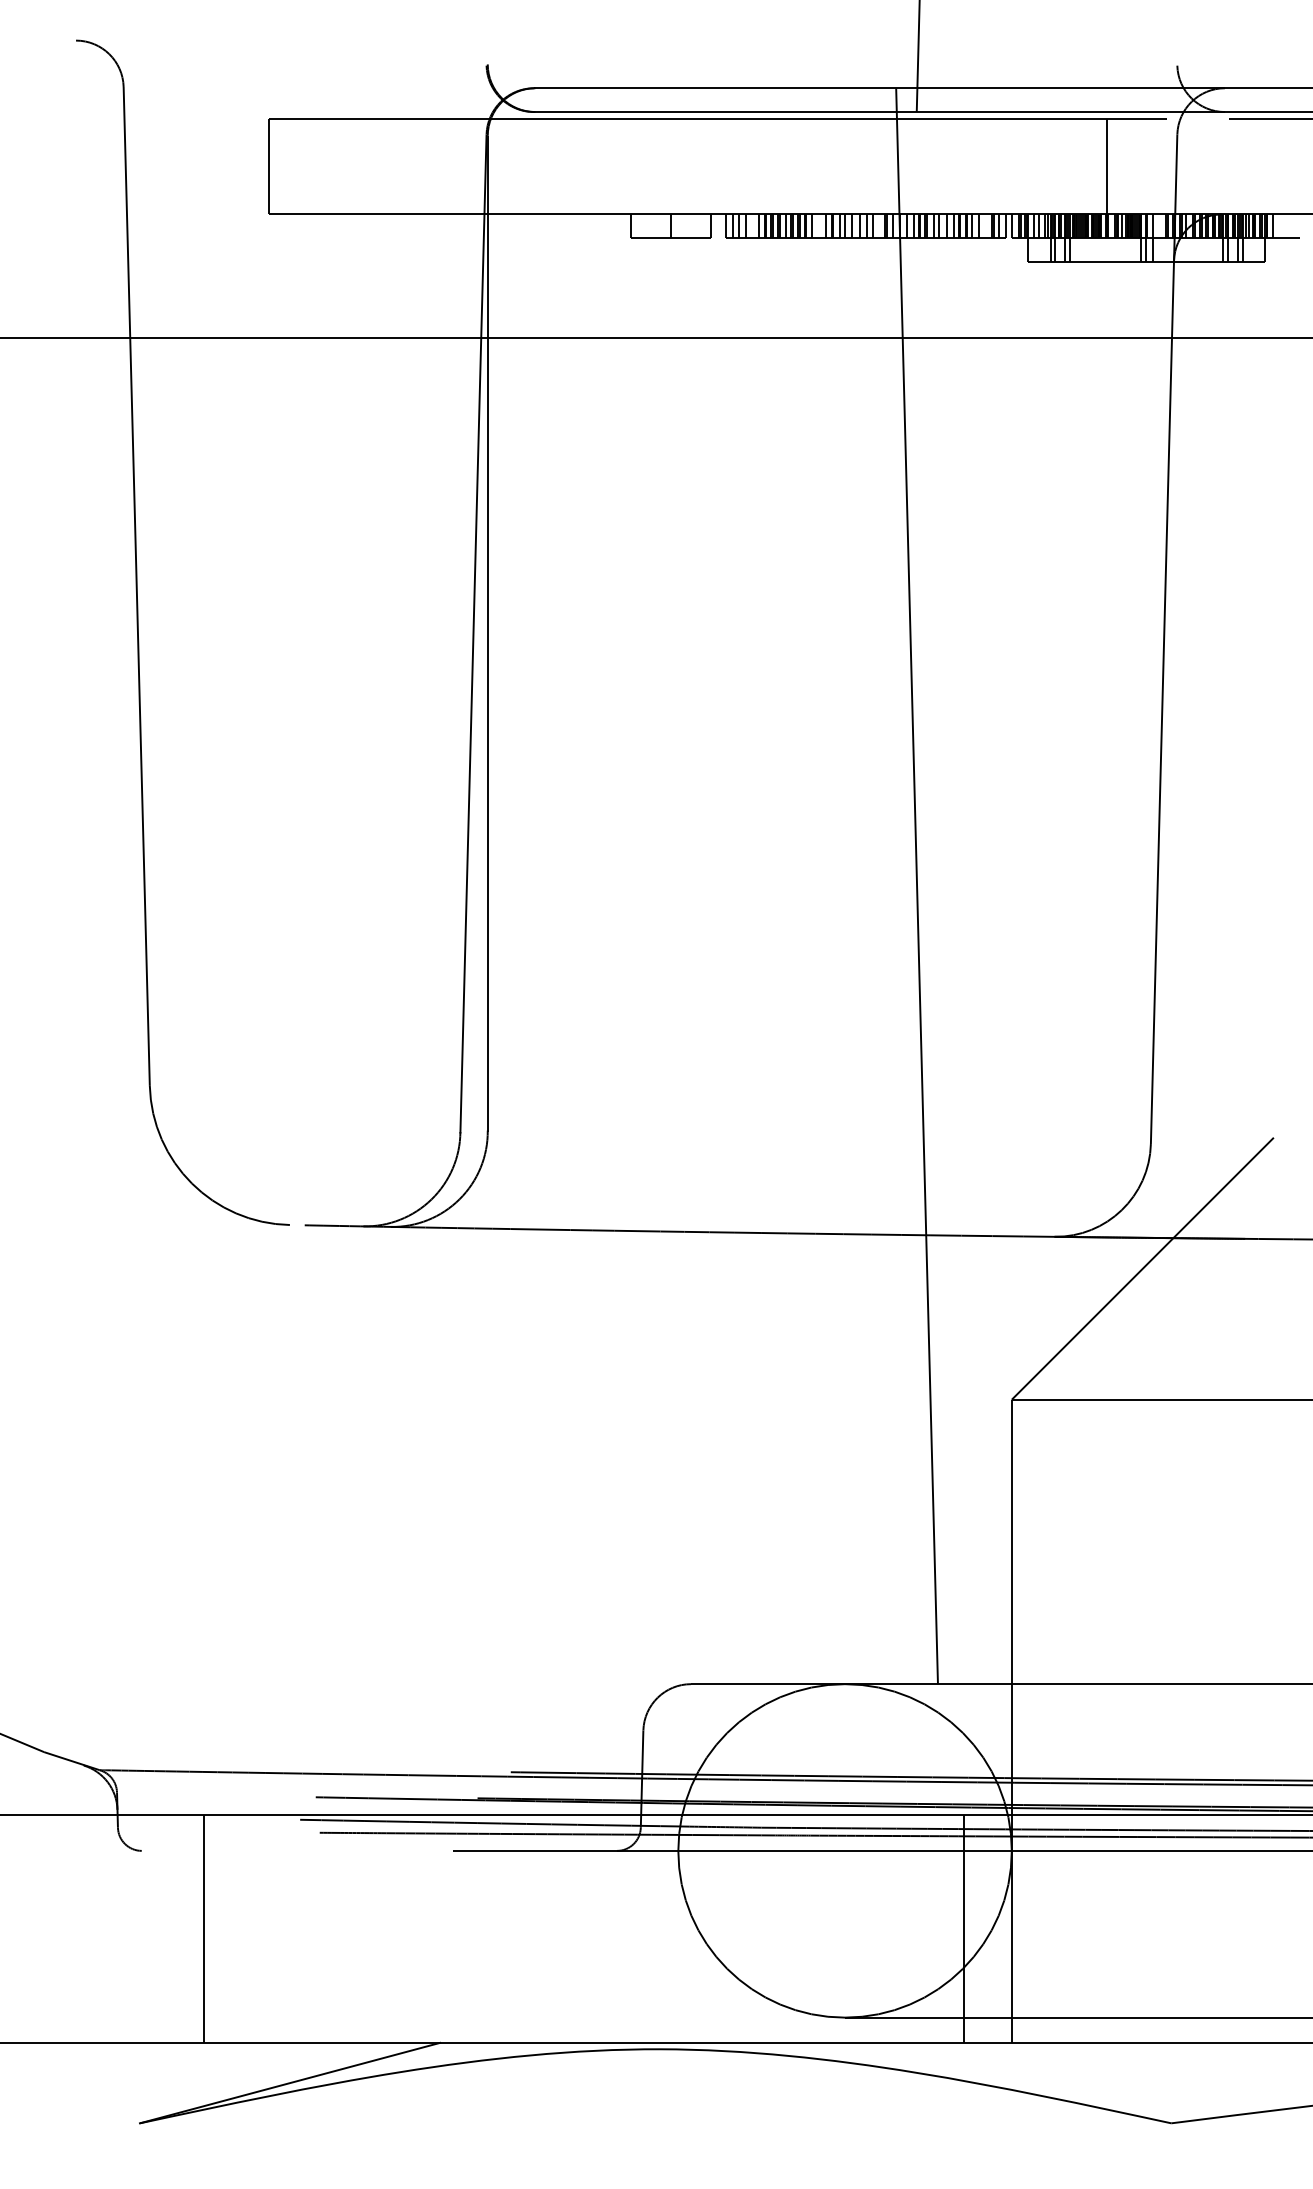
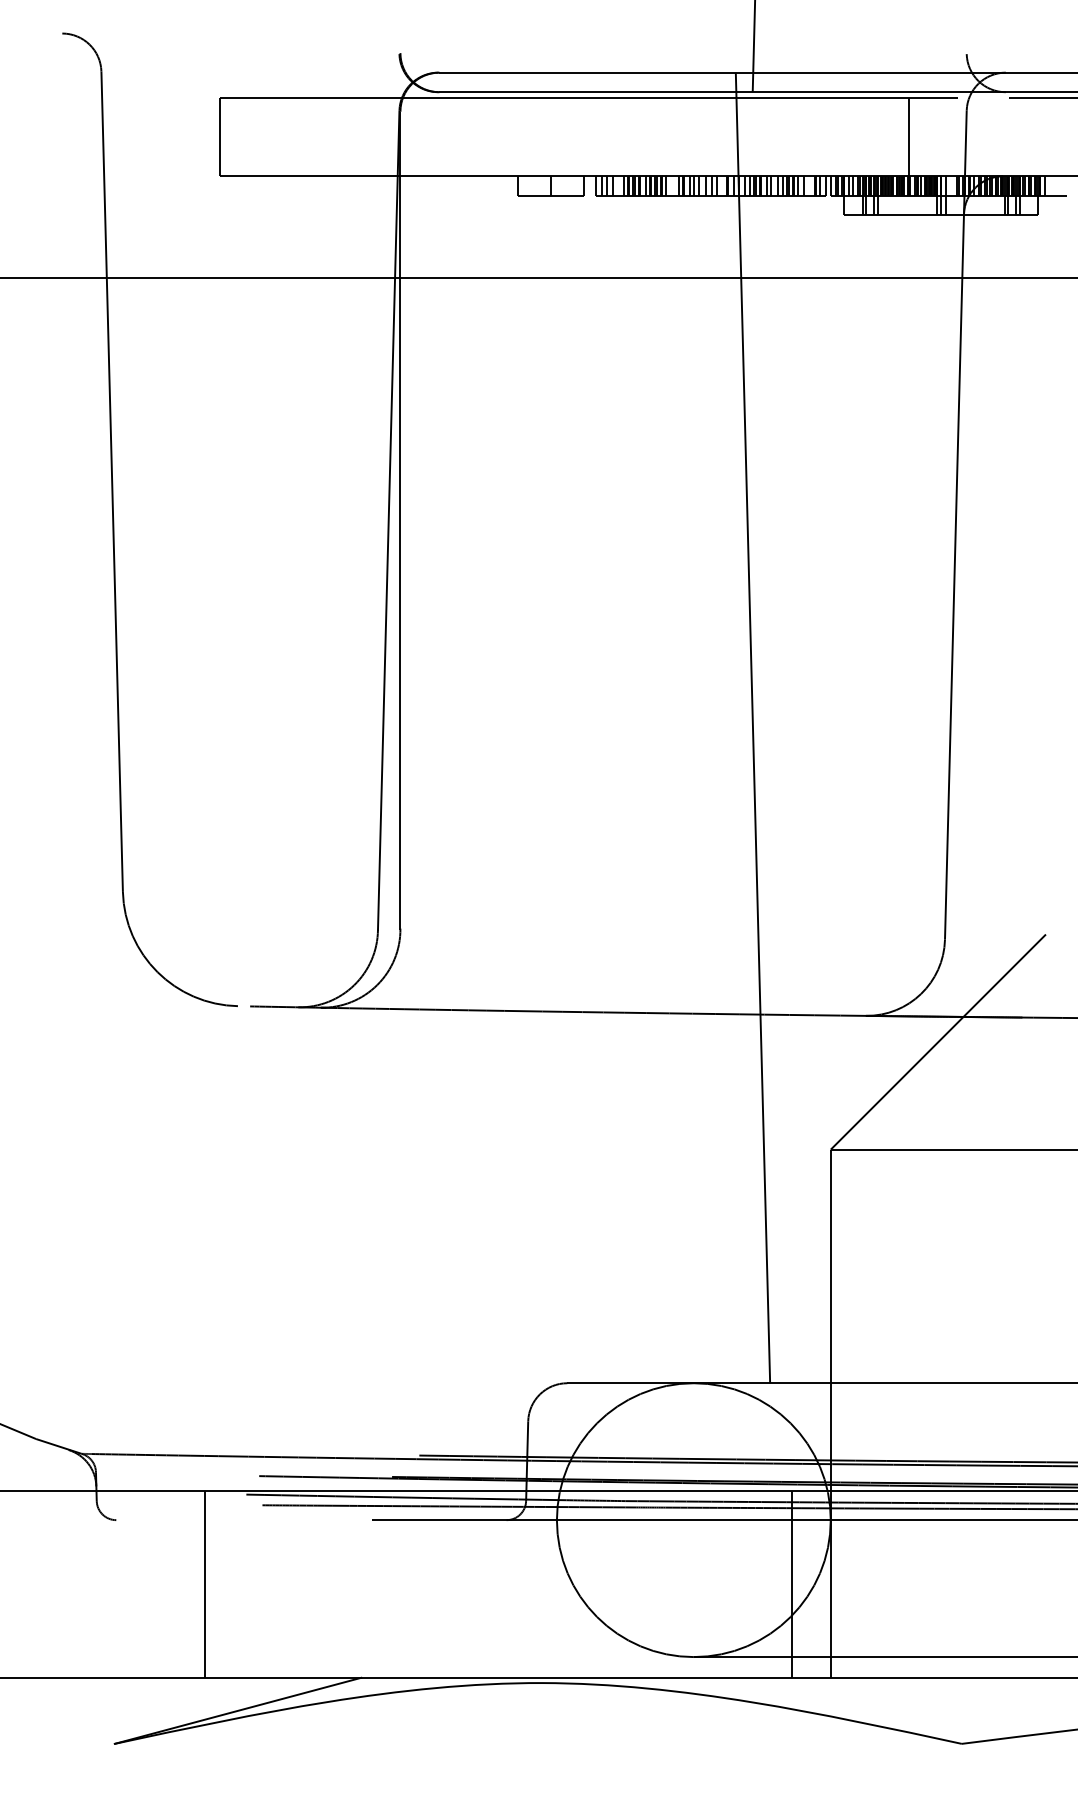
line: (203, 1928) -> (204, 1583), moved

